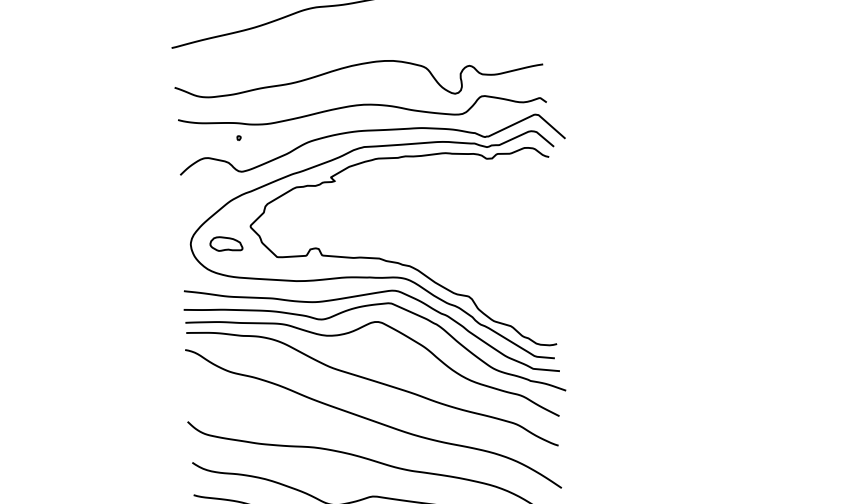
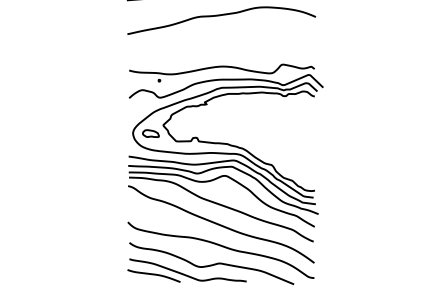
curve: (357, 67) -> (220, 47), removed

